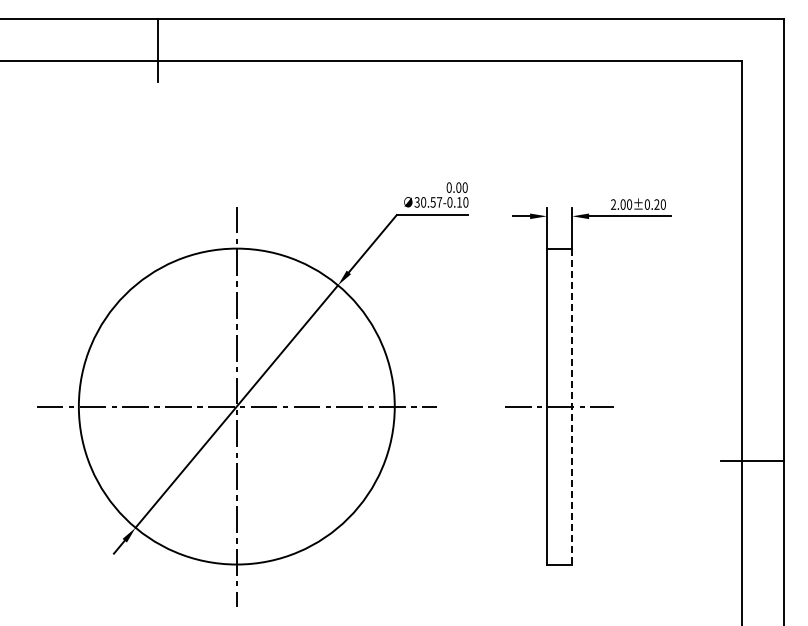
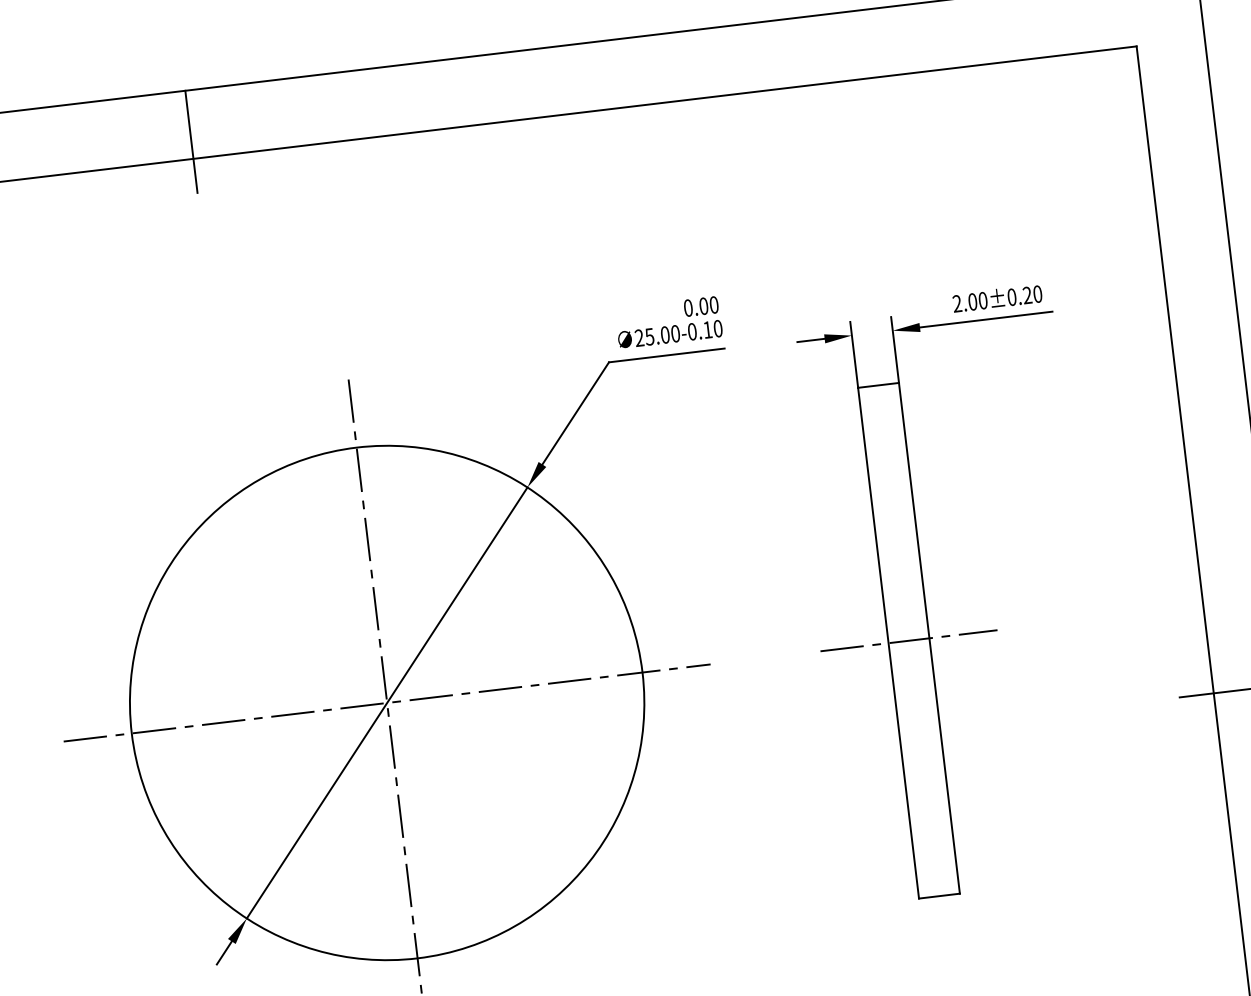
text: (428, 202) -> (657, 336), 30.57 -> 25.00
line: (572, 406) -> (929, 638), dashed -> solid

